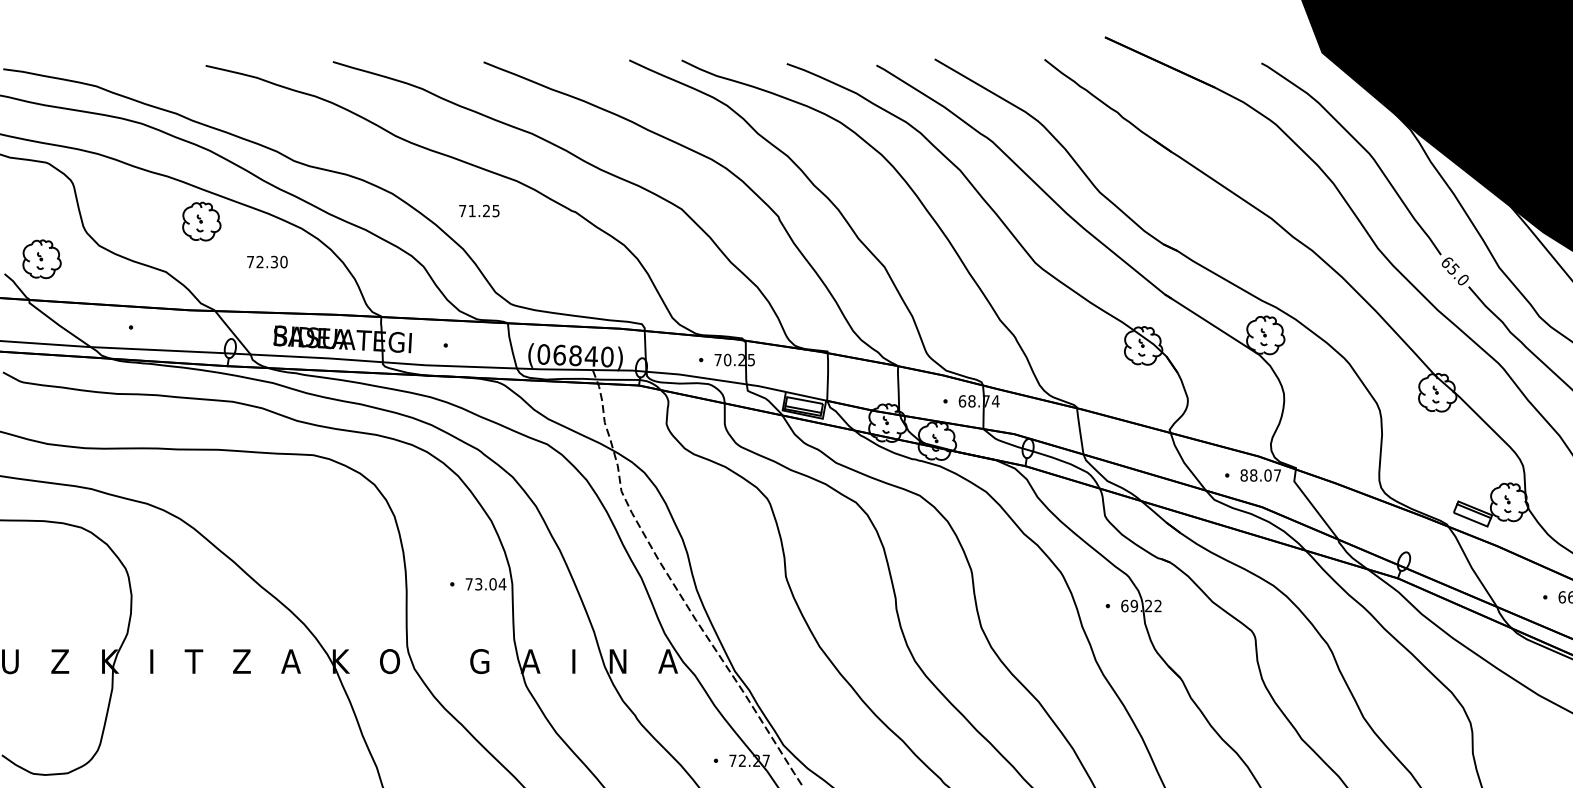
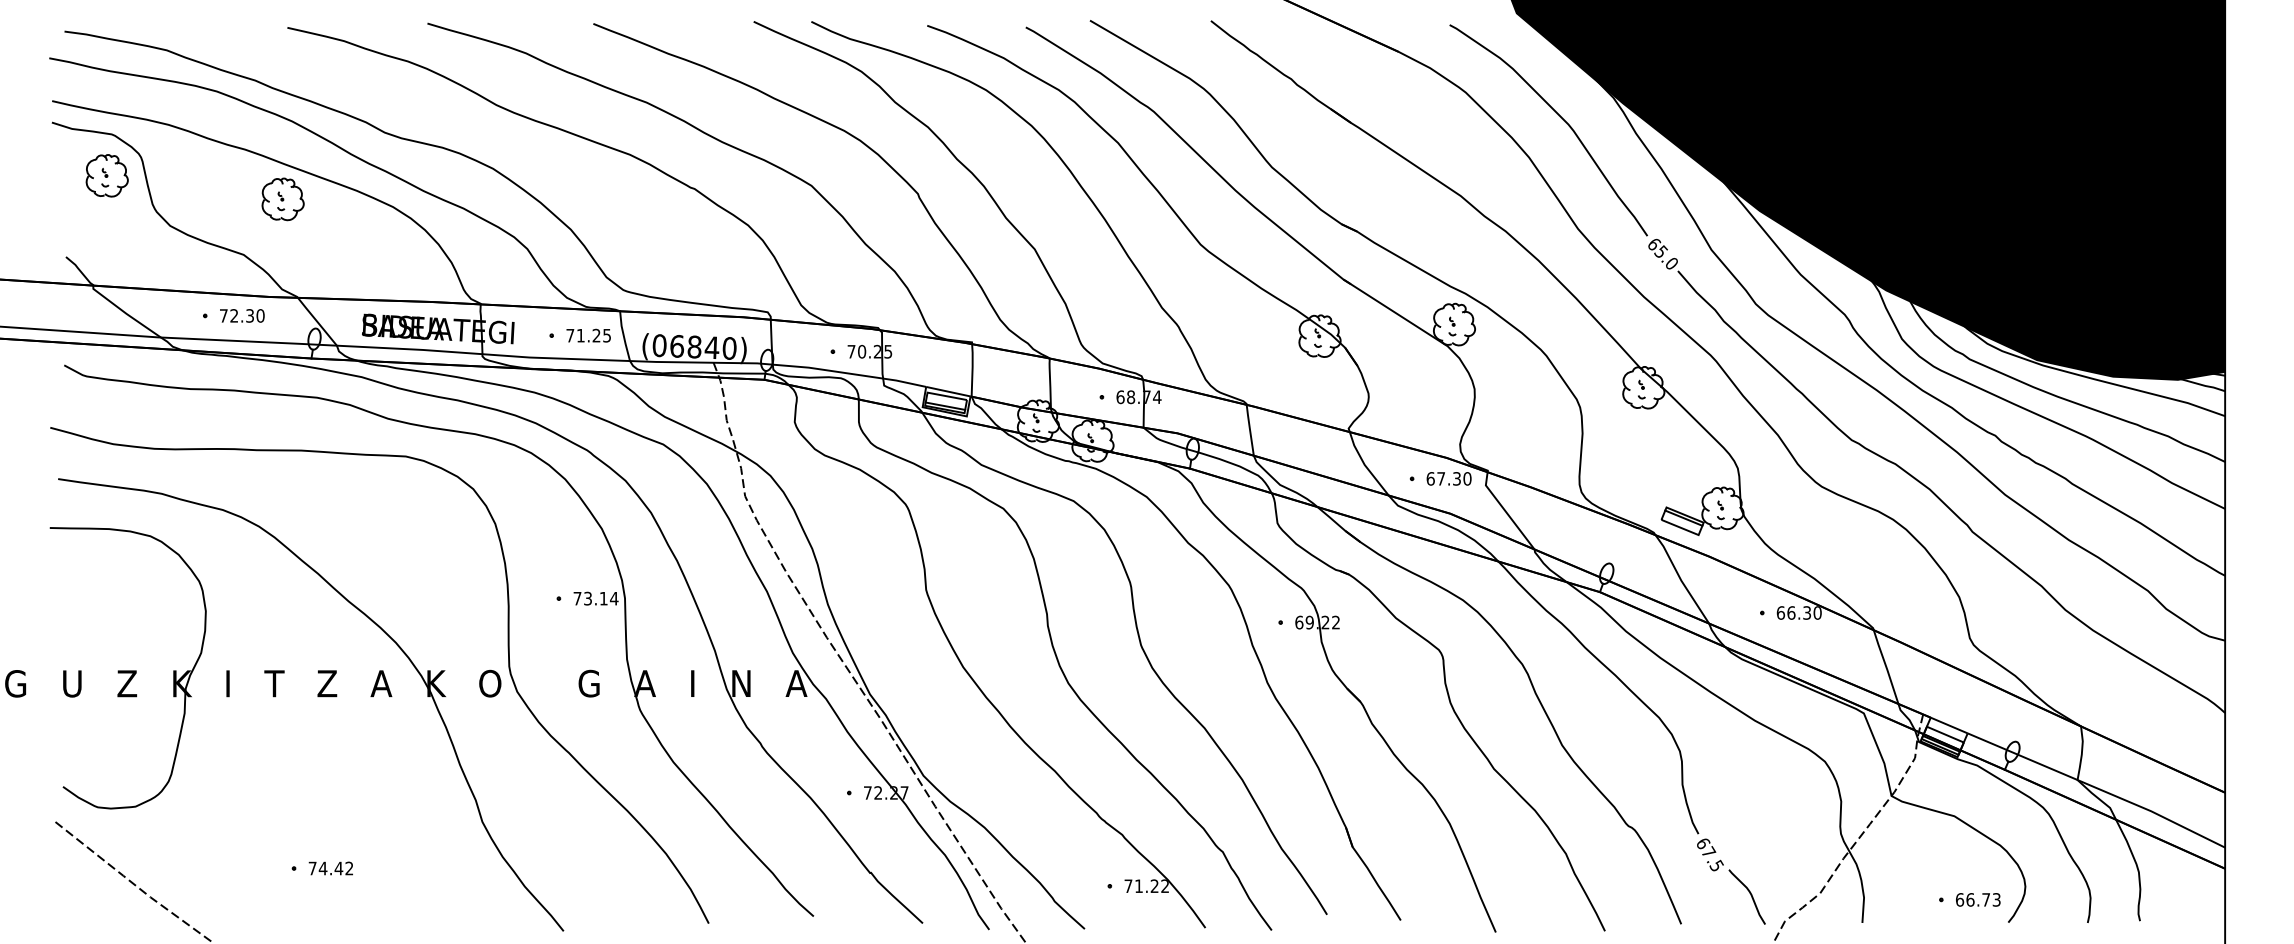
text: (479, 210) -> (588, 335), moved
part: (41, 258) -> (106, 175), moved
text: (267, 261) -> (242, 315), moved
text: (1260, 475) -> (1448, 478), 88.07 -> 67.30
text: (492, 584) -> (603, 598), 73.04 -> 73.14

